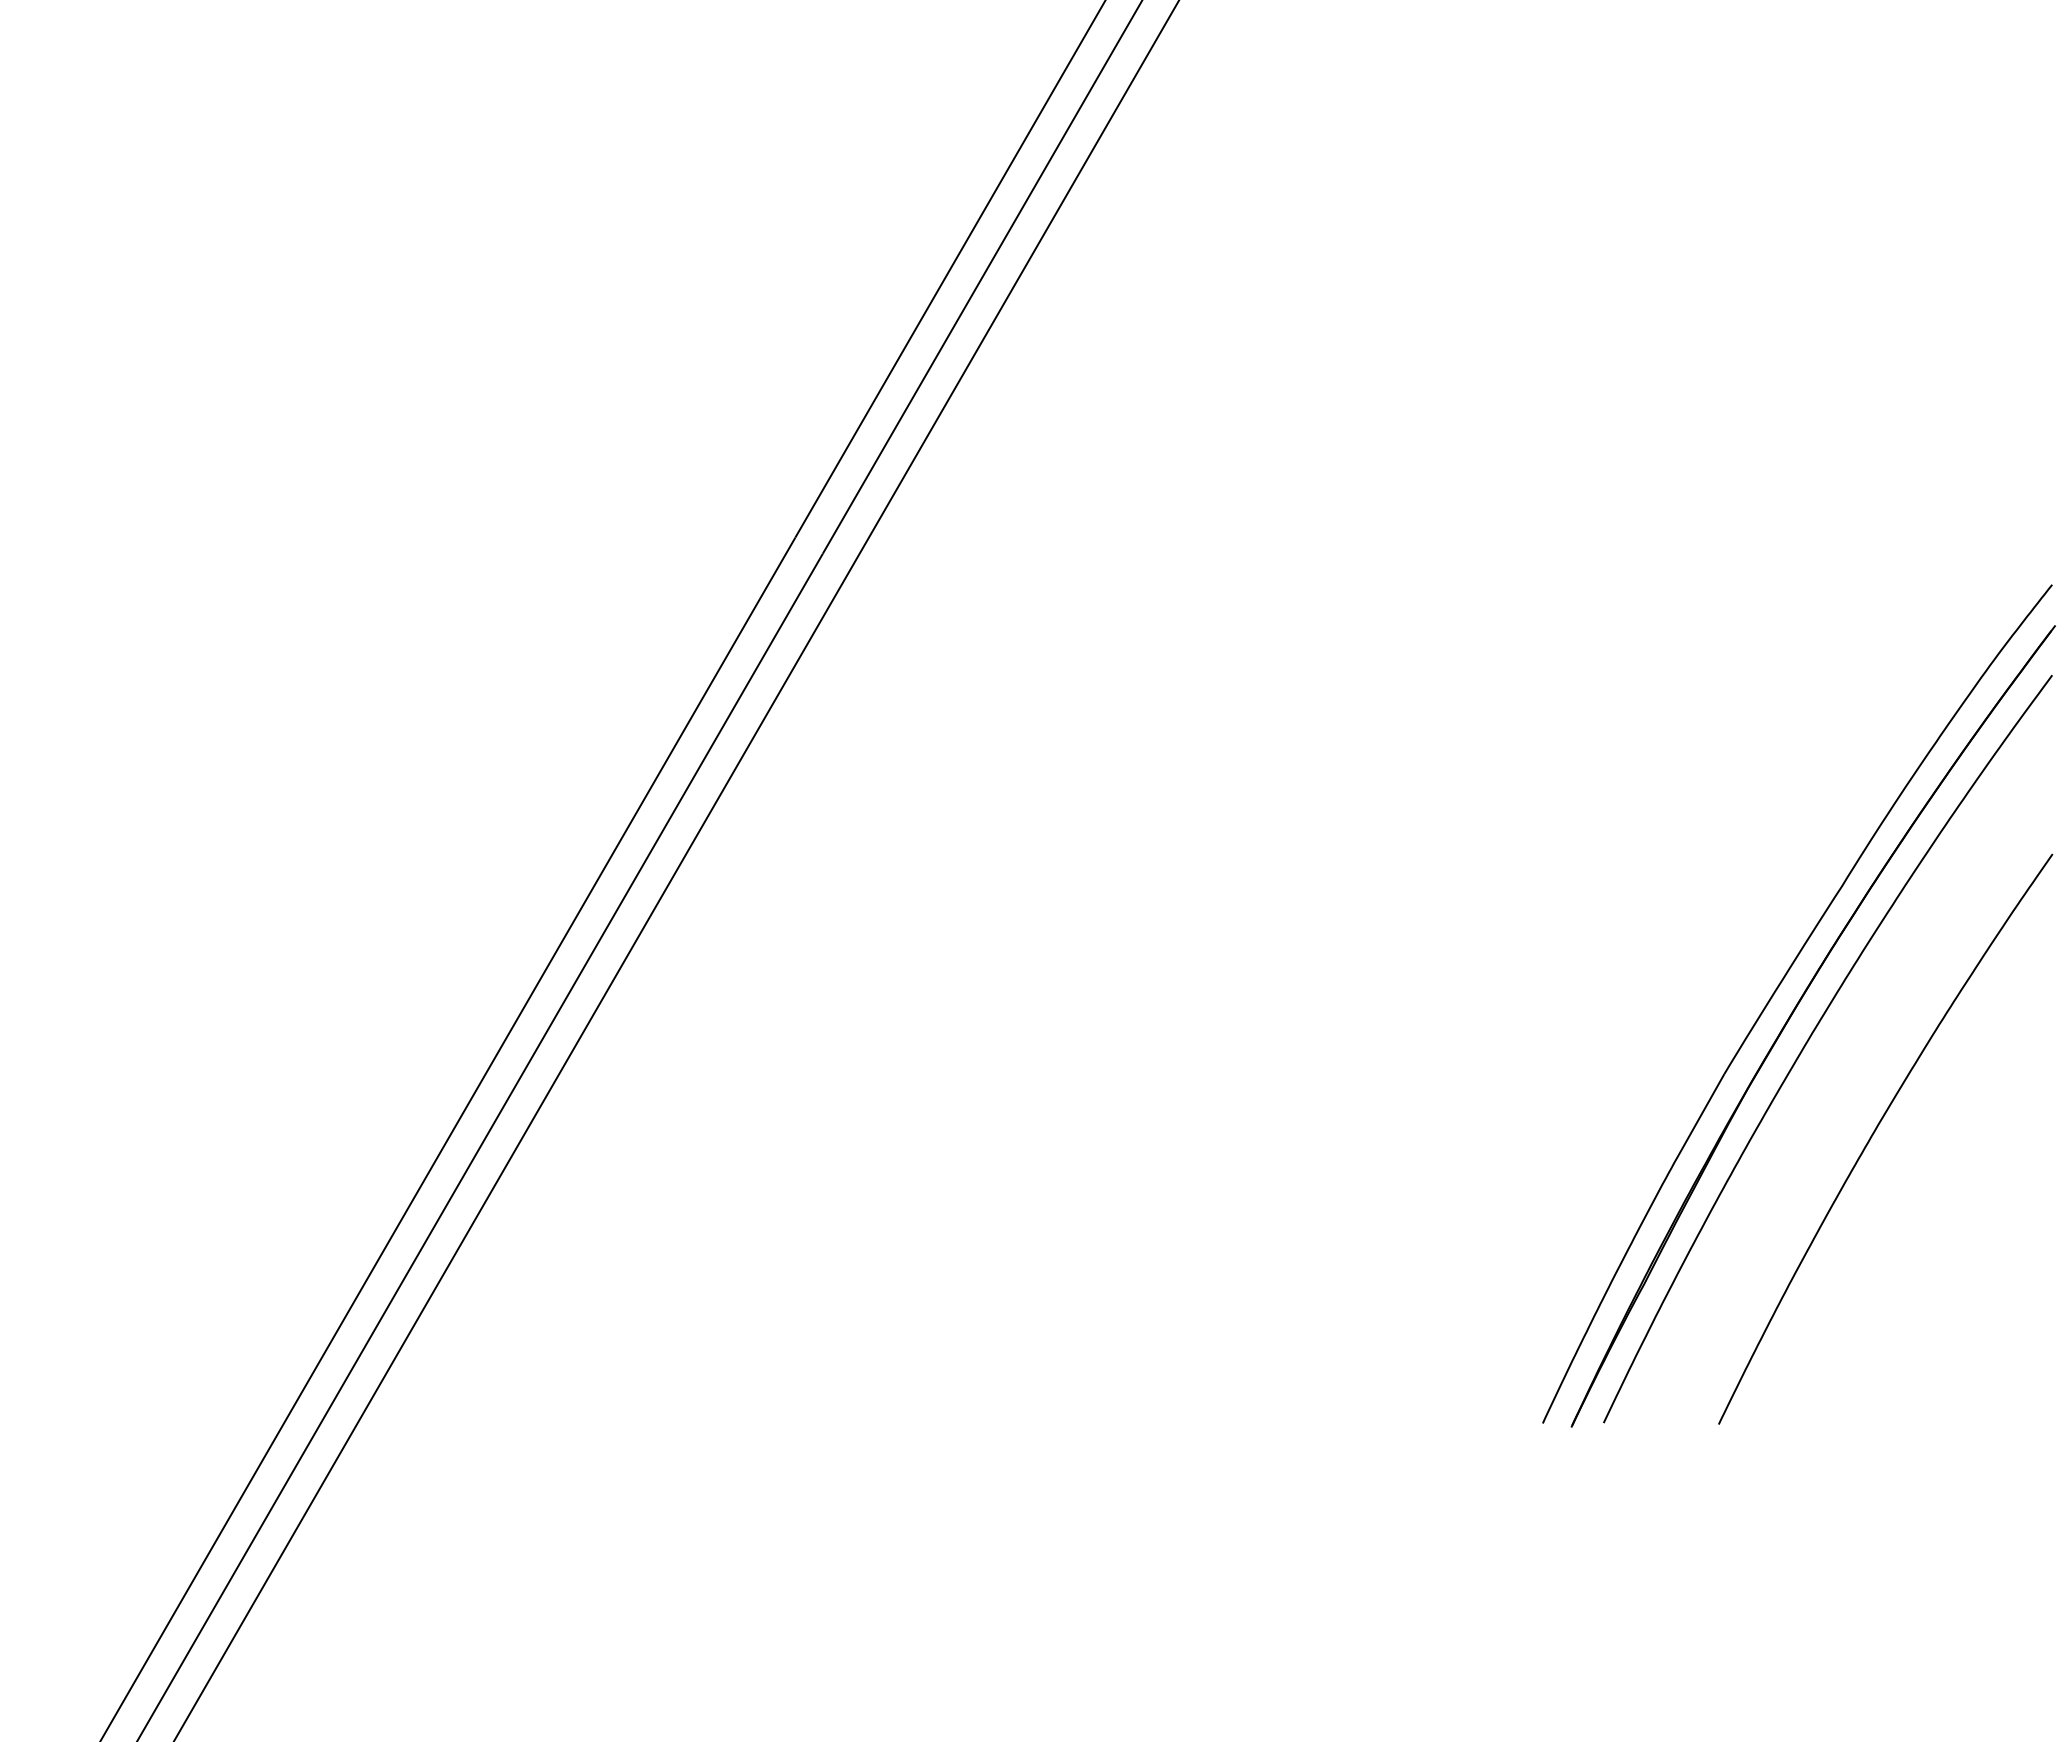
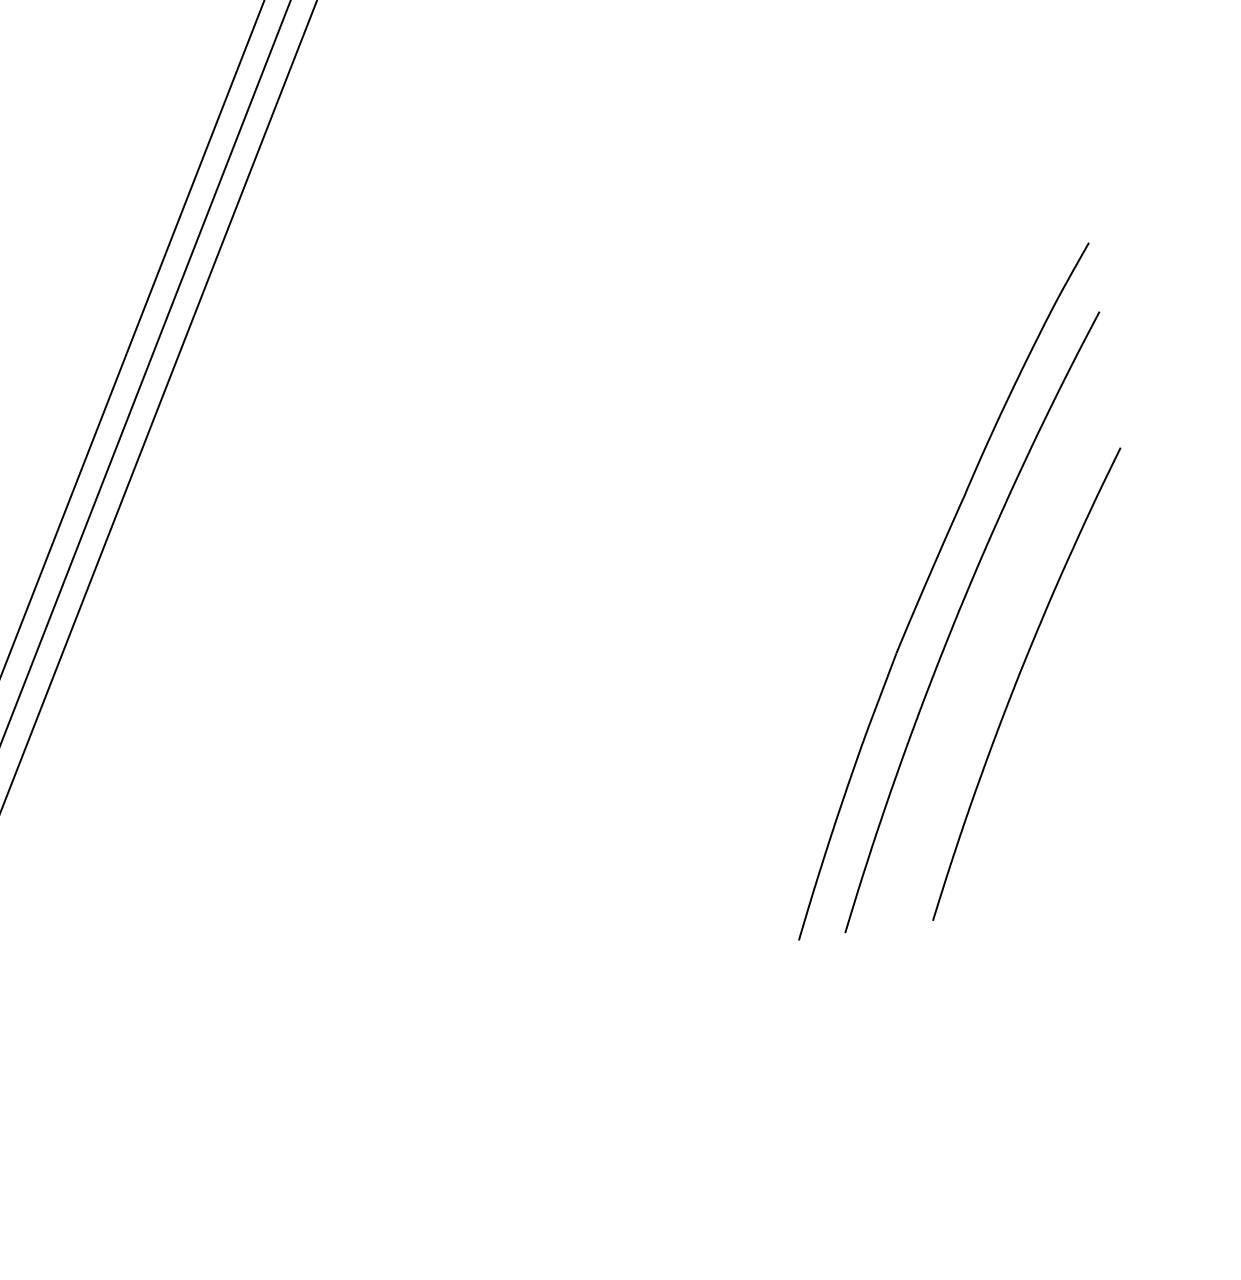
part: (1792, 1015) -> (941, 600), removed

